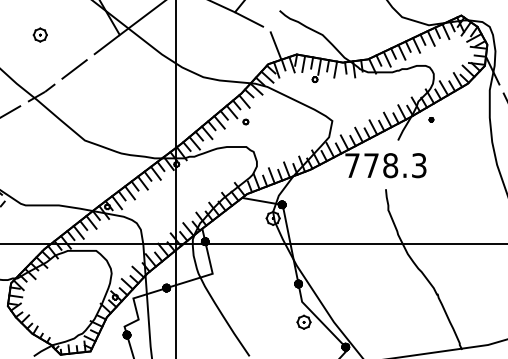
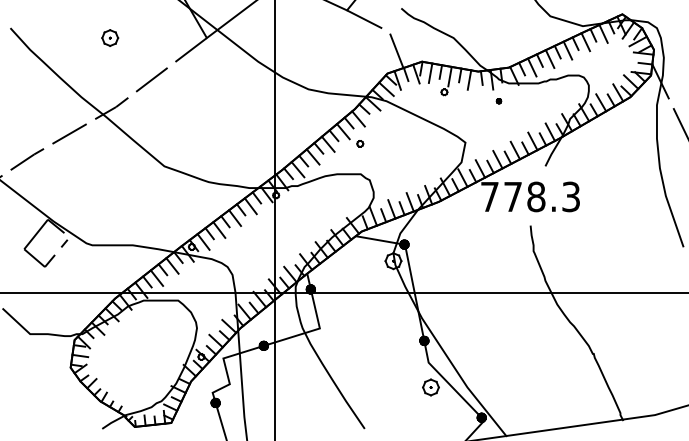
part: (431, 120) -> (498, 101), moved

